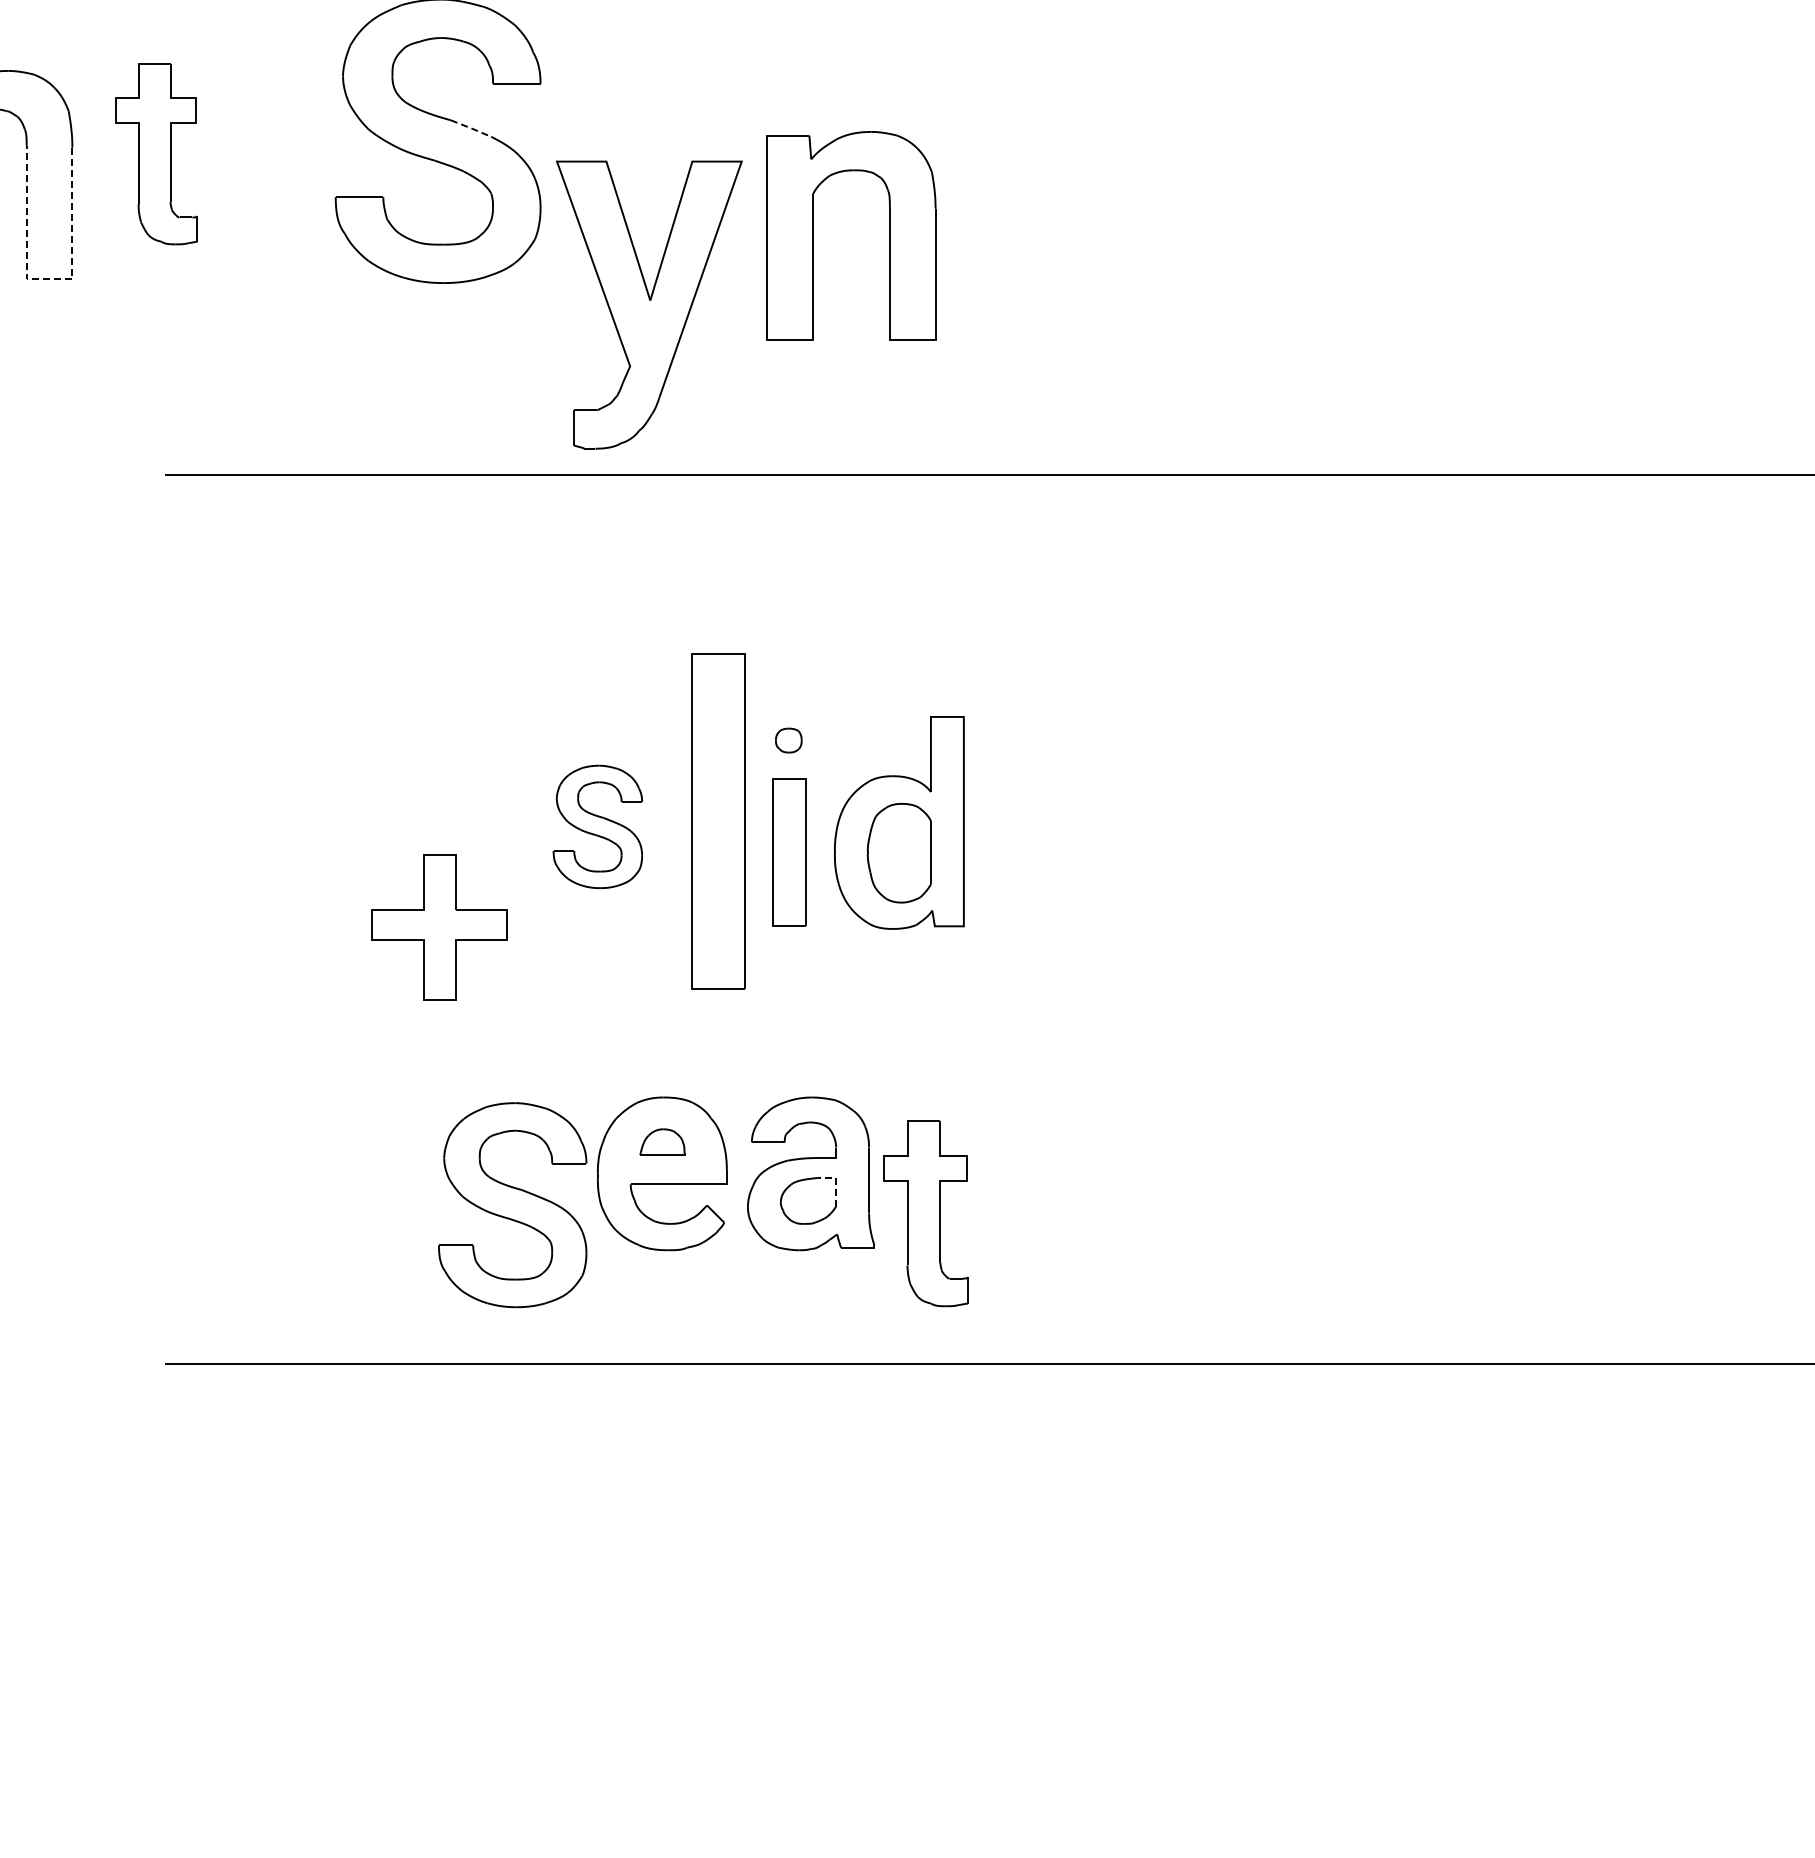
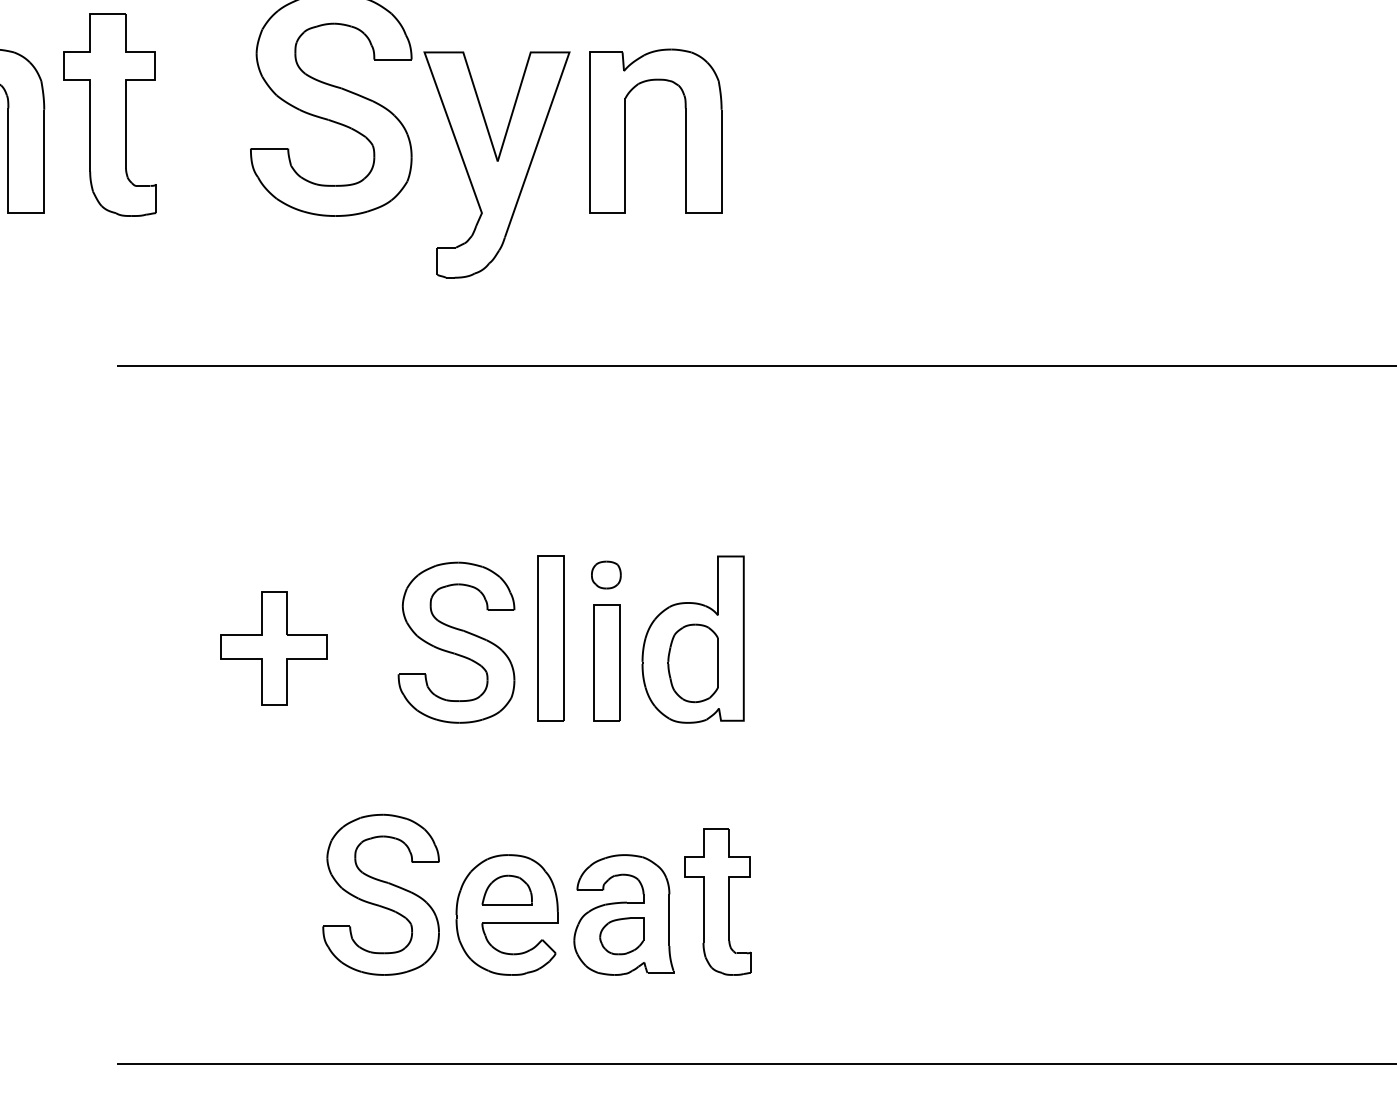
line: (471, 128) -> (357, 94), dashed -> solid
part: (156, 153) -> (110, 114), size x1.43
part: (813, 235) -> (625, 130), moved
line: (48, 279) -> (25, 213), dashed -> solid
part: (649, 304) -> (497, 164), moved
part: (788, 740) -> (606, 574), size x1.43
part: (718, 821) -> (551, 638), size x0.62
part: (597, 826) -> (456, 642), size x1.67
part: (439, 927) -> (274, 648), moved
part: (662, 1141) -> (507, 889), size x1.43
line: (836, 1182) -> (643, 921), dashed -> solid
part: (512, 1205) -> (380, 895), moved
part: (925, 1213) -> (717, 902), moved

